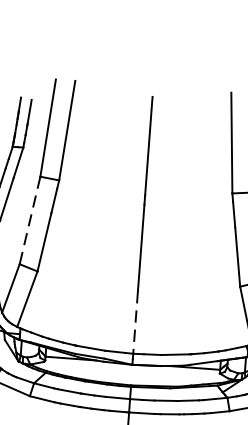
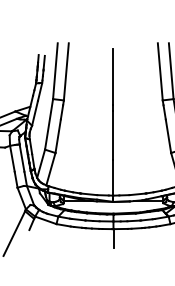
line: (30, 220) -> (49, 124), dashed -> solid
line: (135, 321) -> (113, 177), dashed -> solid

